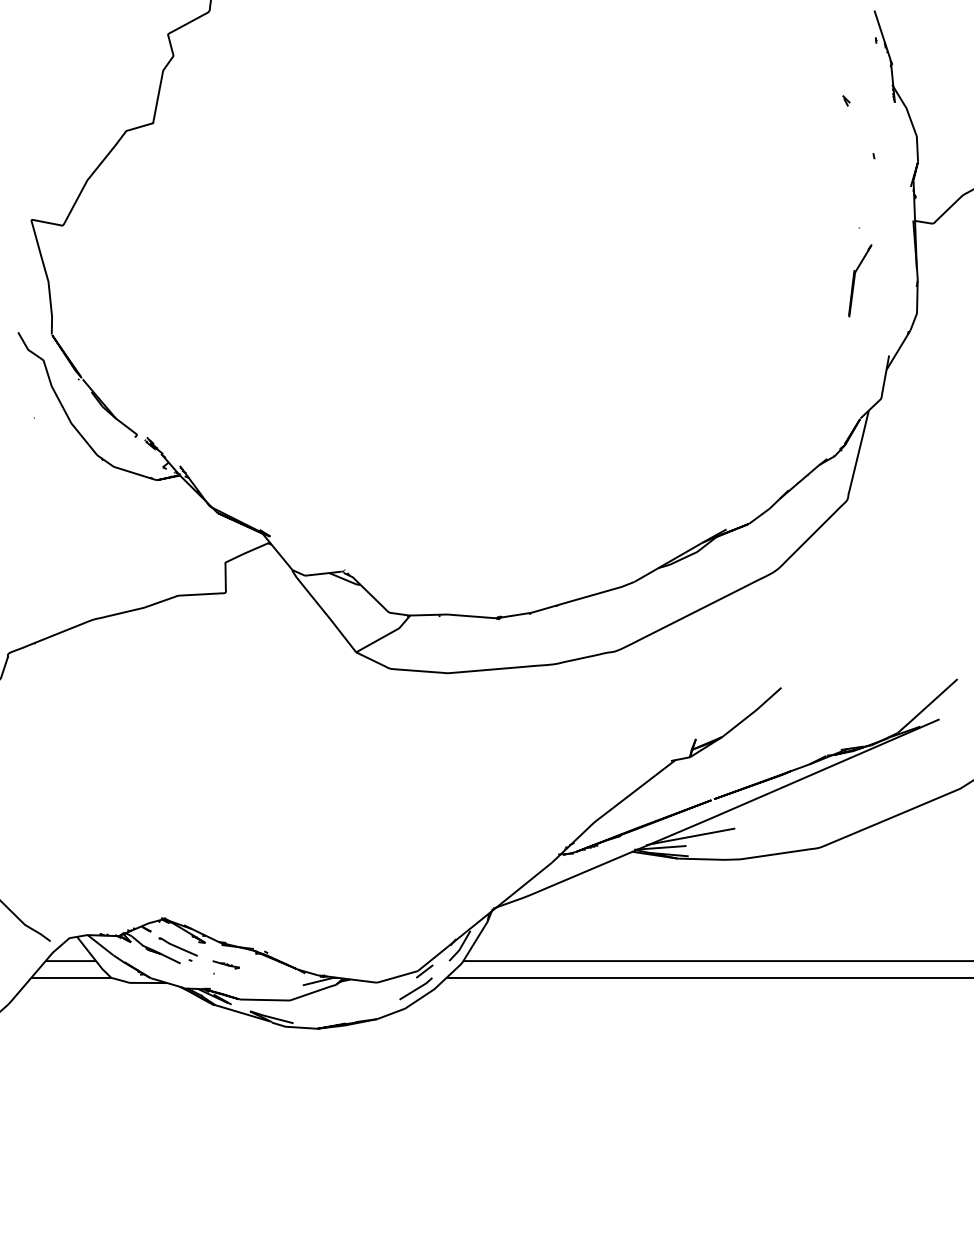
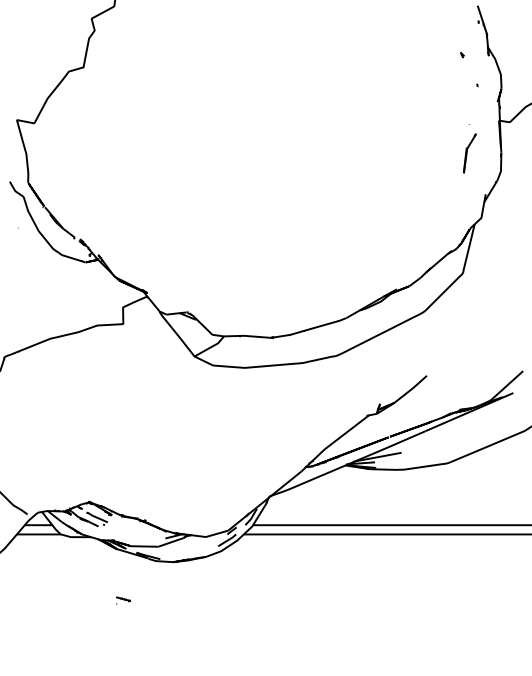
part: (226, 967) -> (123, 600), moved

